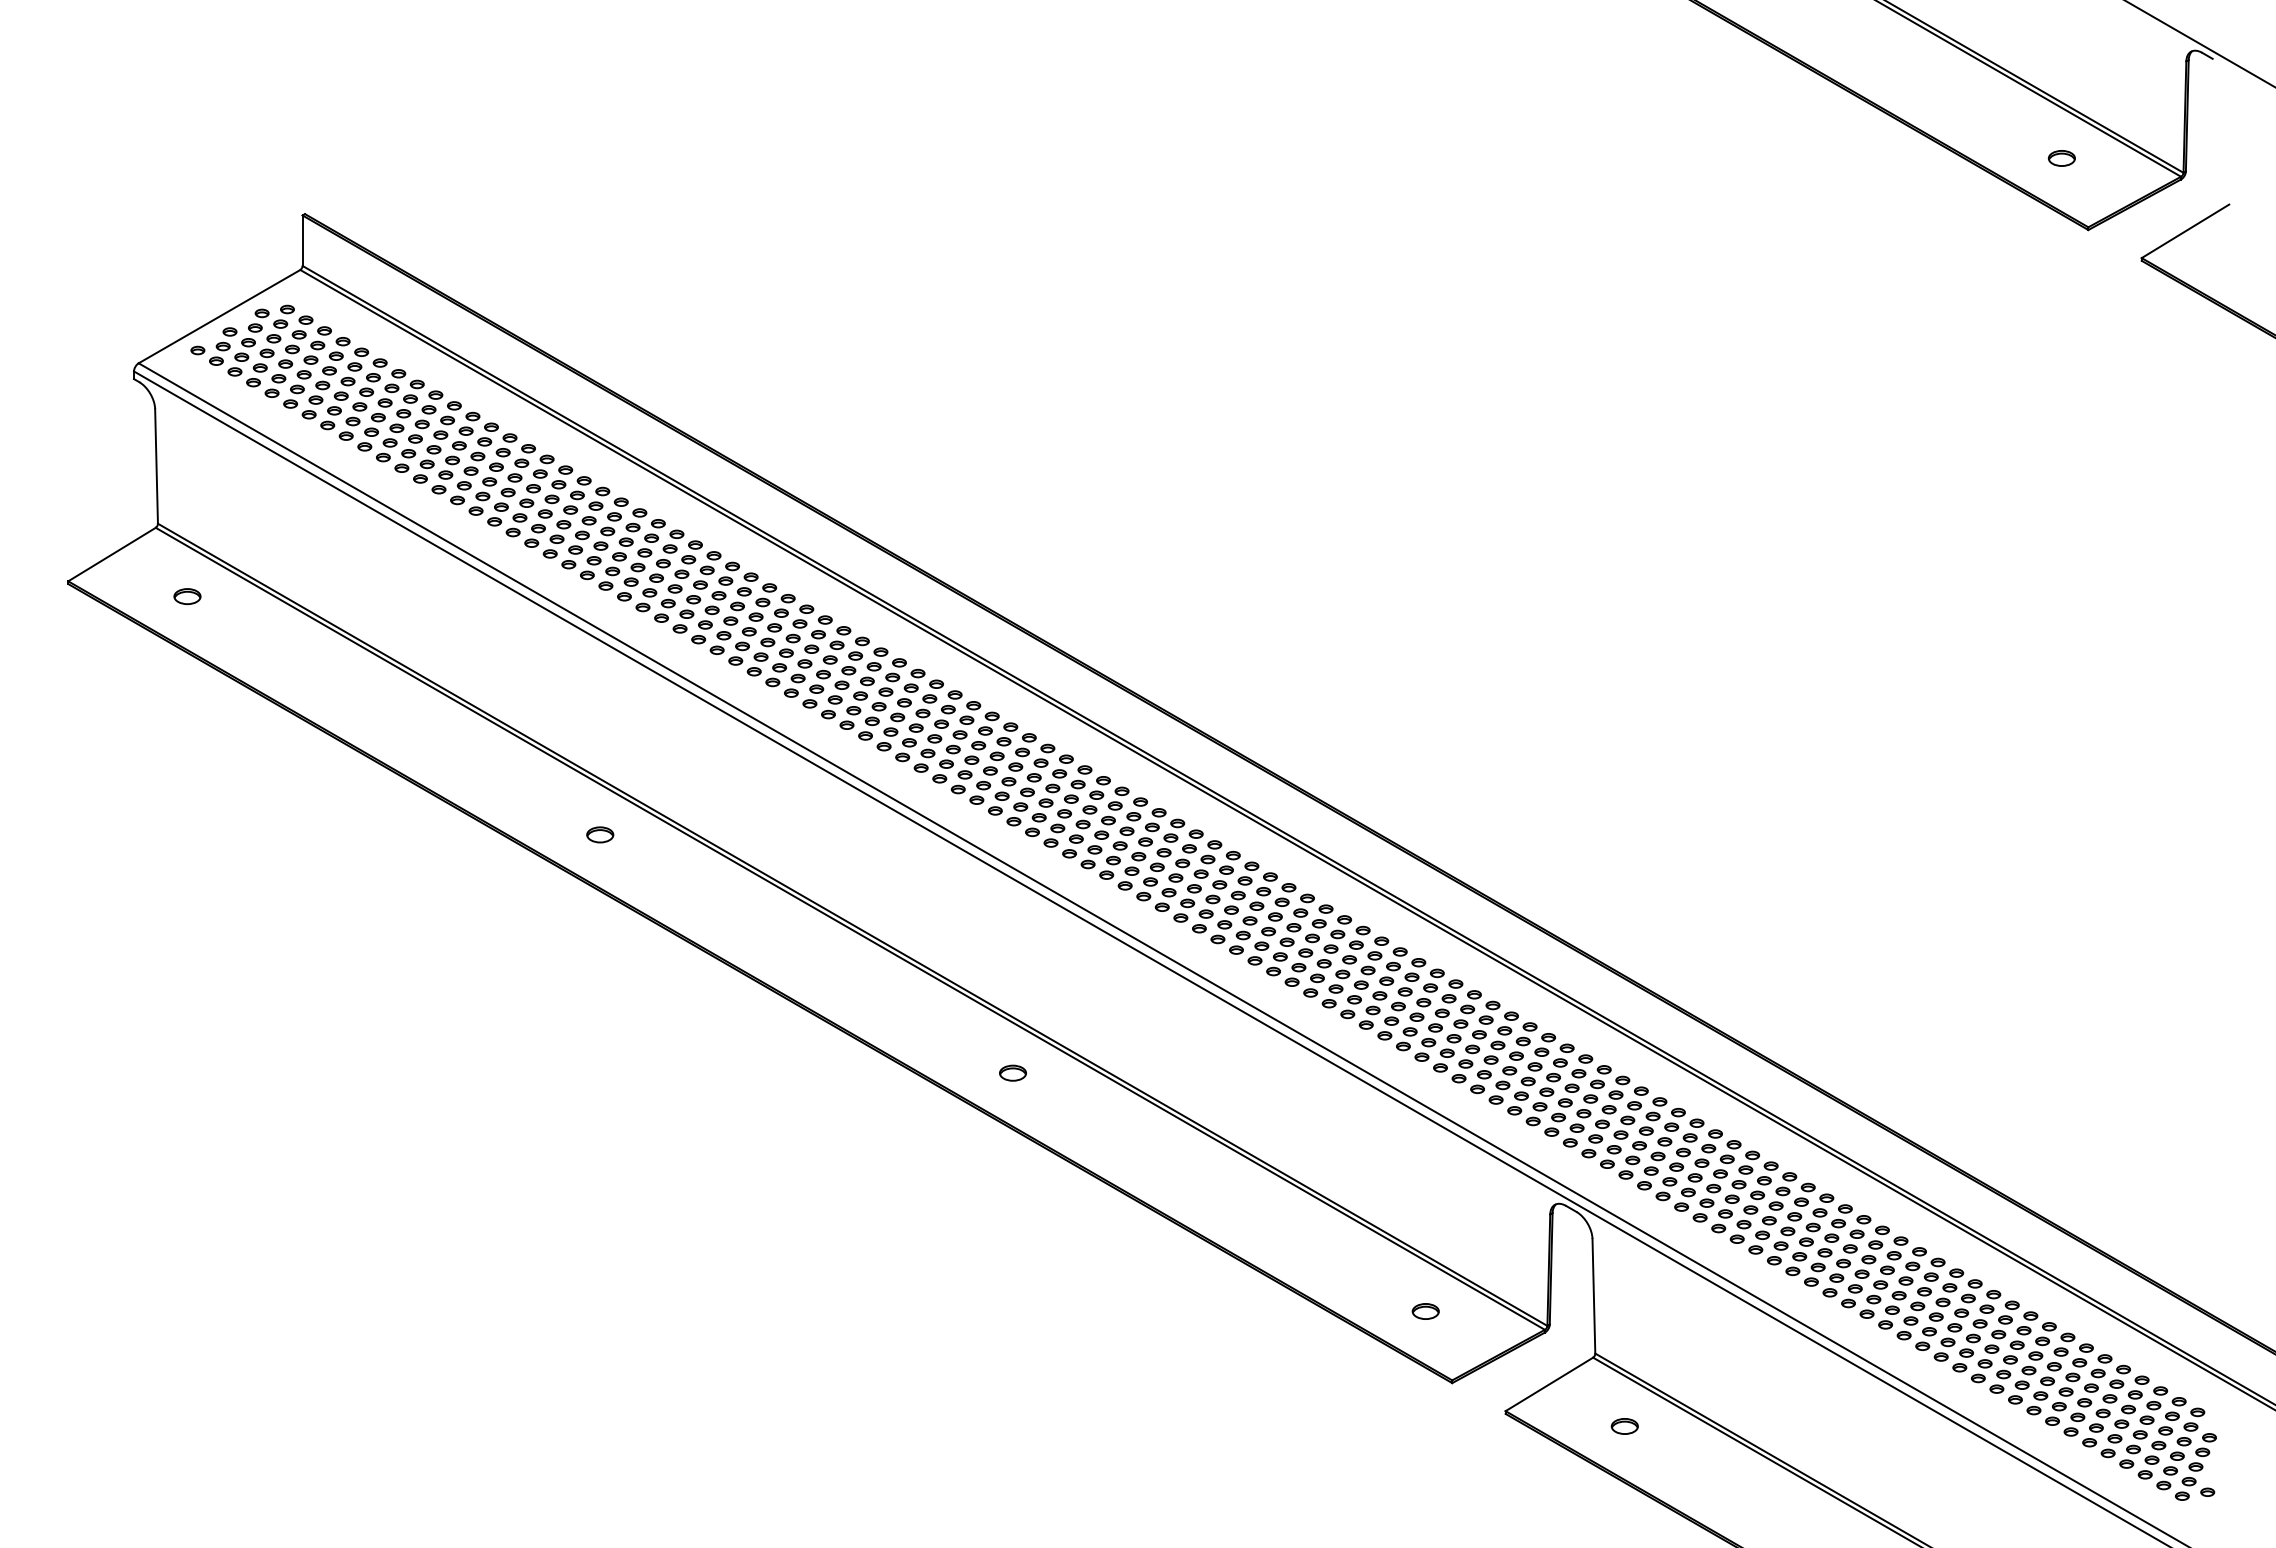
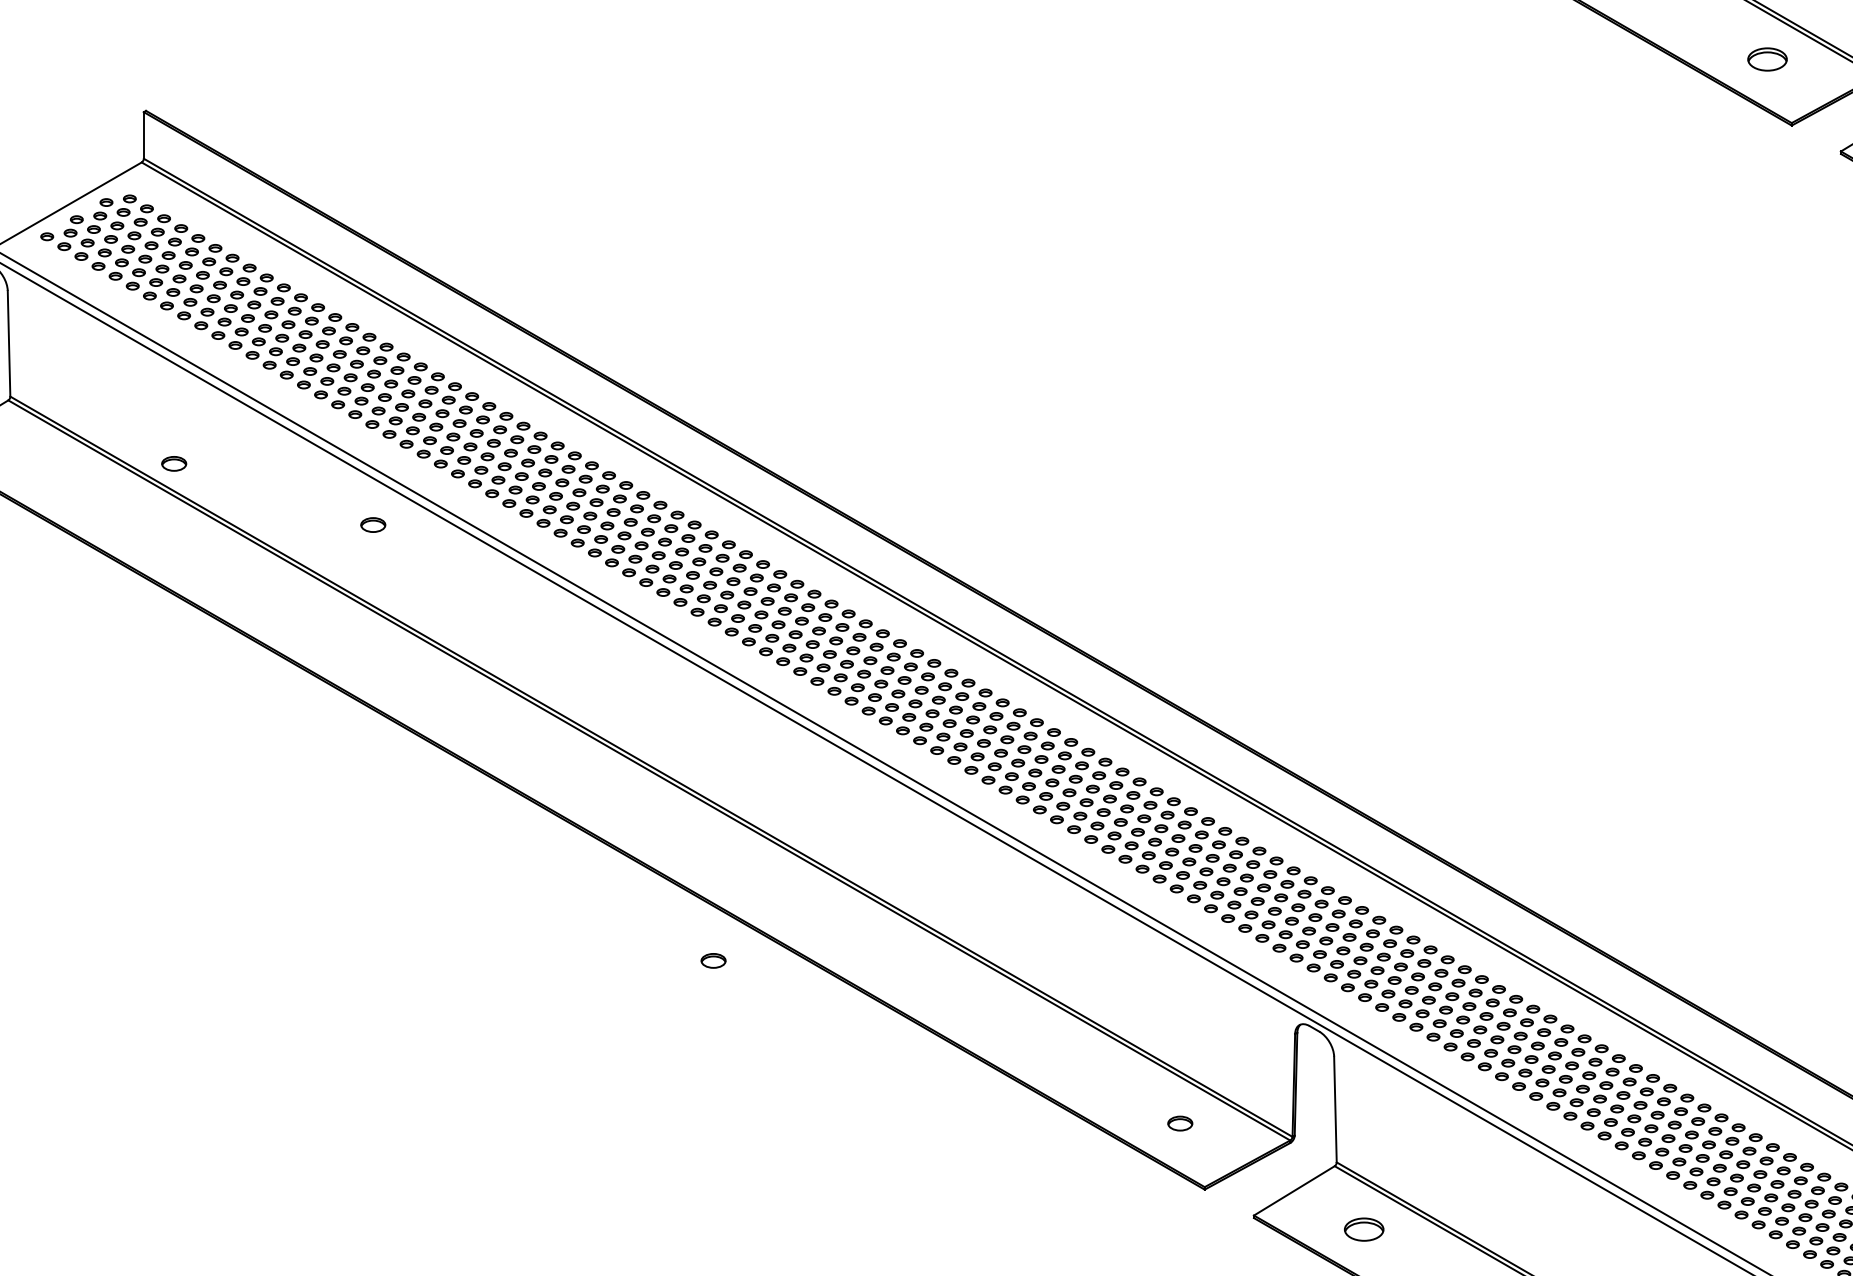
part: (2061, 158) -> (1766, 59), size x1.6
part: (187, 596) -> (174, 463), moved
part: (600, 834) -> (373, 524), moved
part: (1012, 1072) -> (713, 960), moved
part: (1624, 1426) -> (1363, 1229), size x1.6

